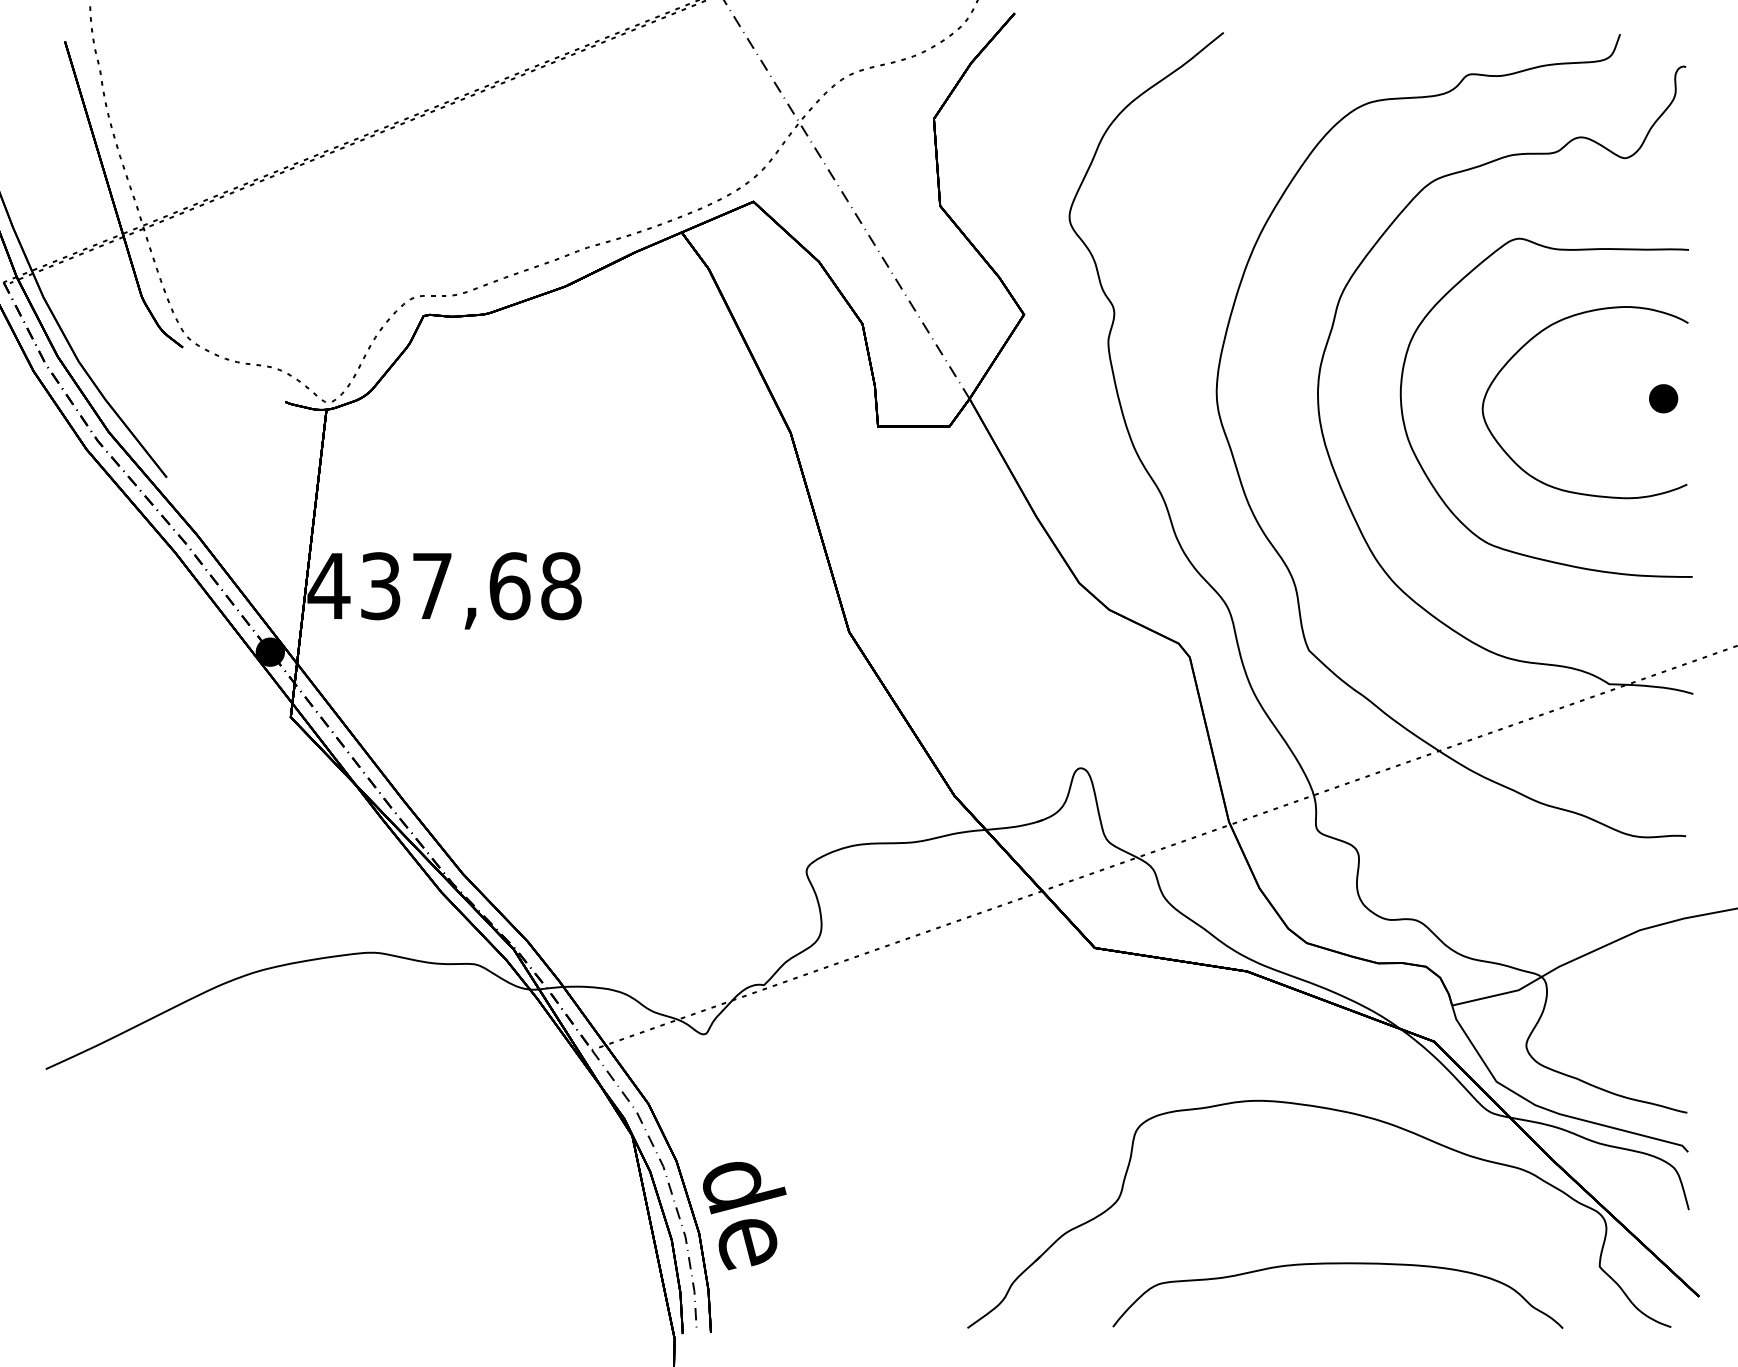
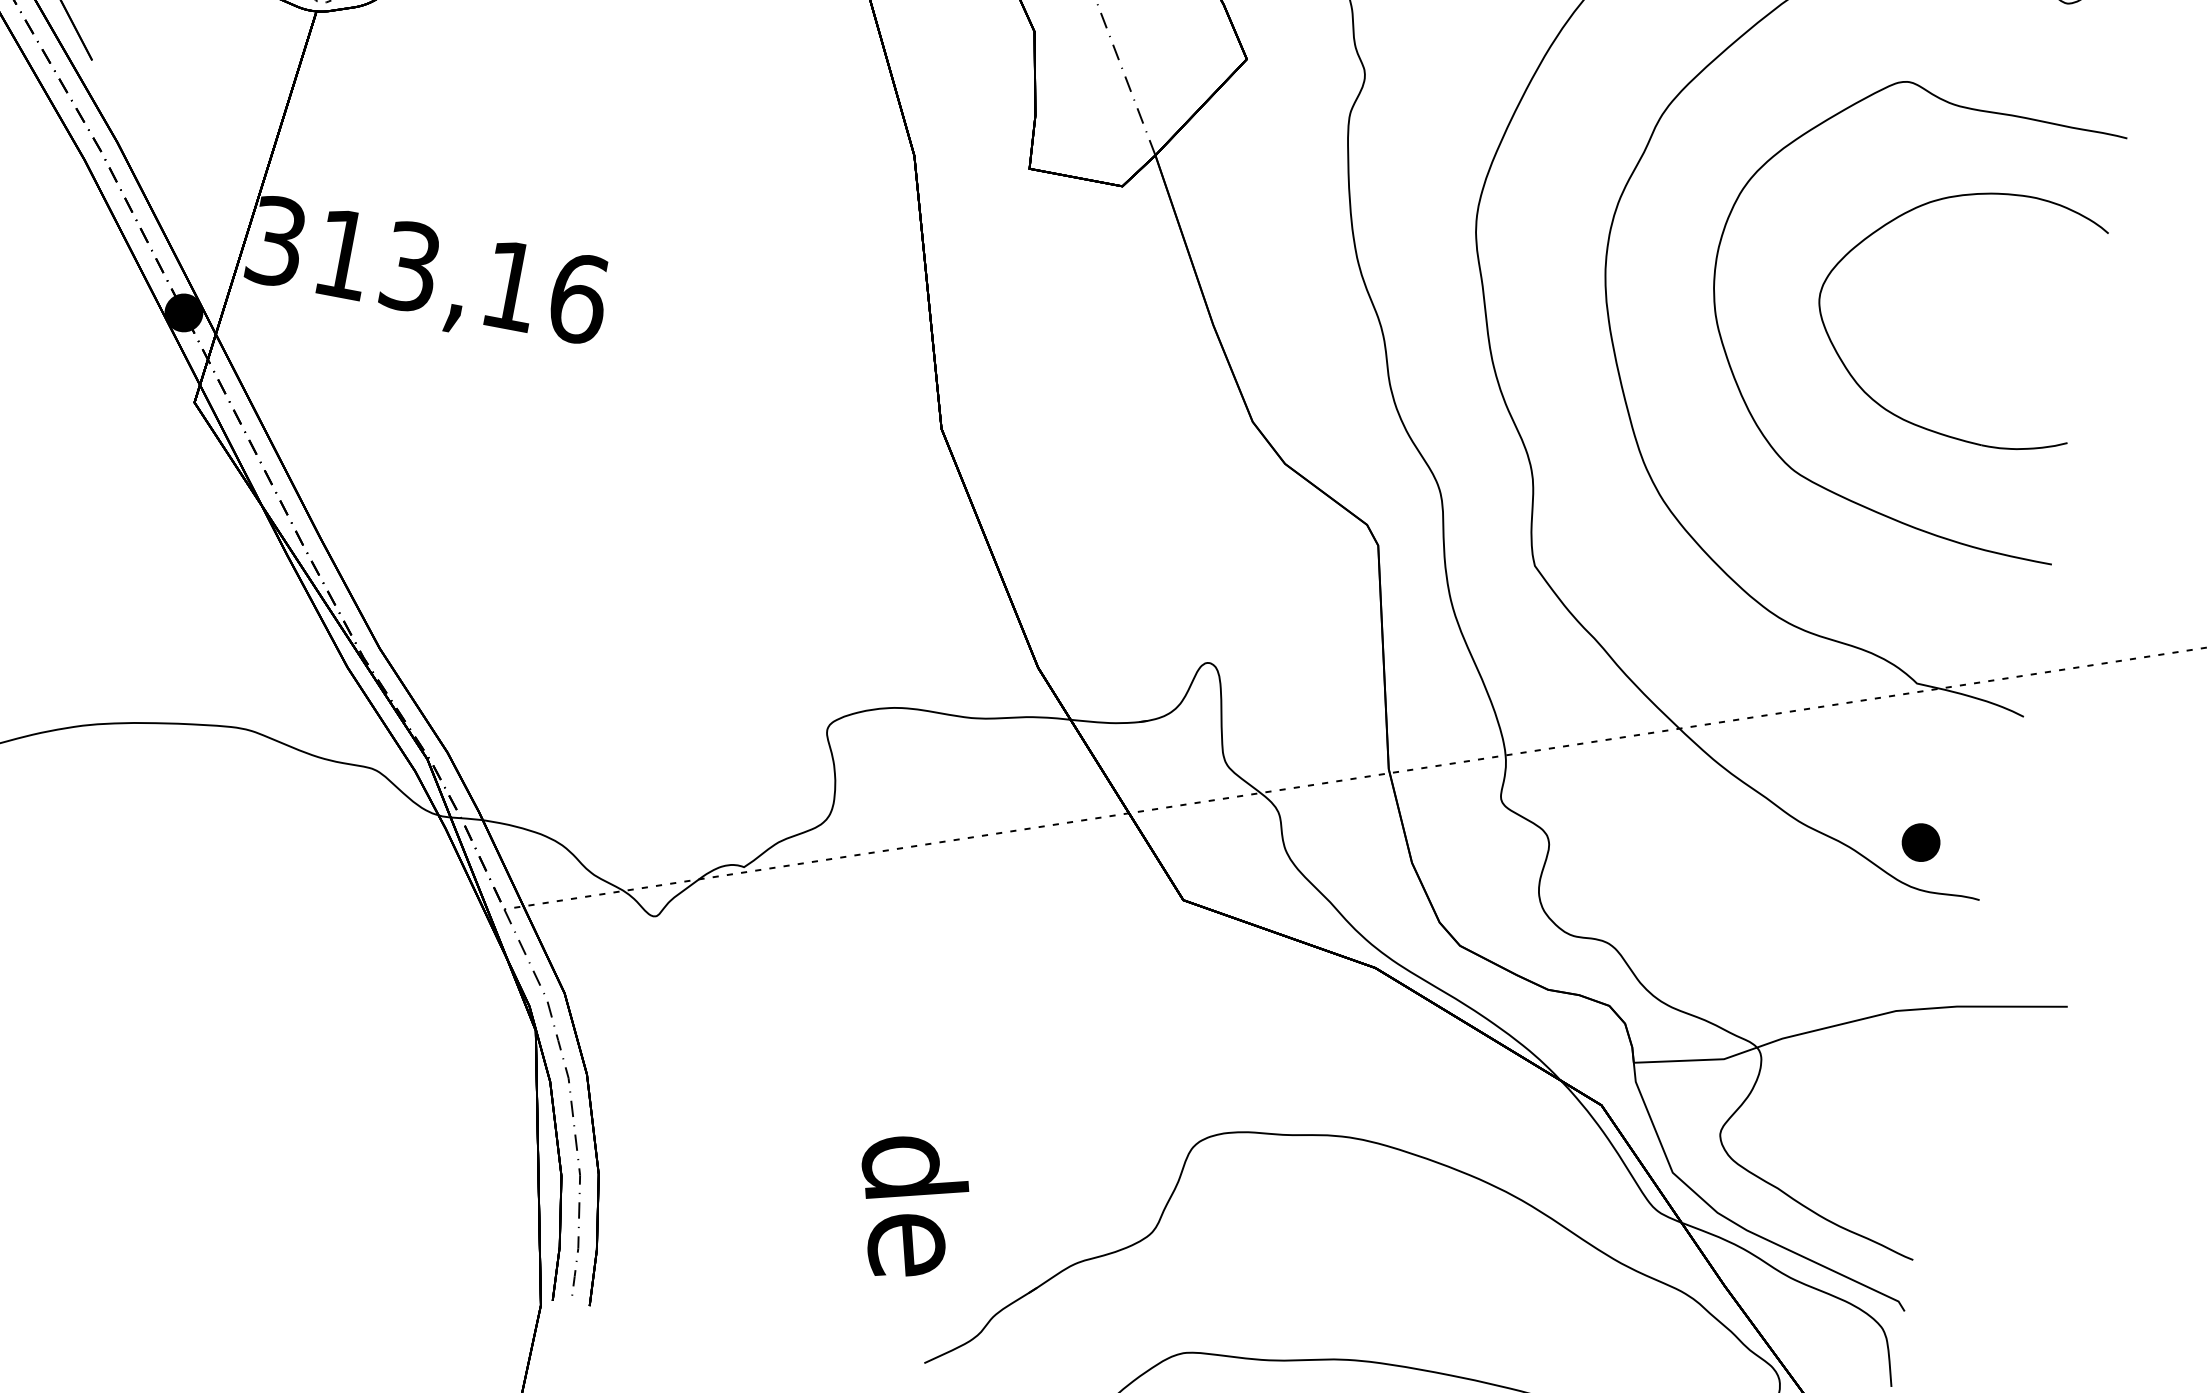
part: (1663, 398) -> (1921, 842), moved
text: (444, 586) -> (426, 270), 437,68 -> 313,16
text: (744, 1216) -> (908, 1209), moved

